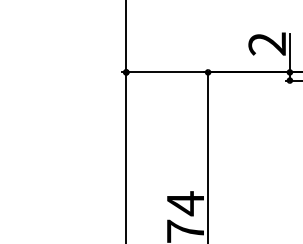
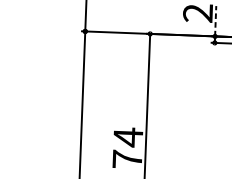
line: (289, 52) -> (215, 20), solid -> dashed

